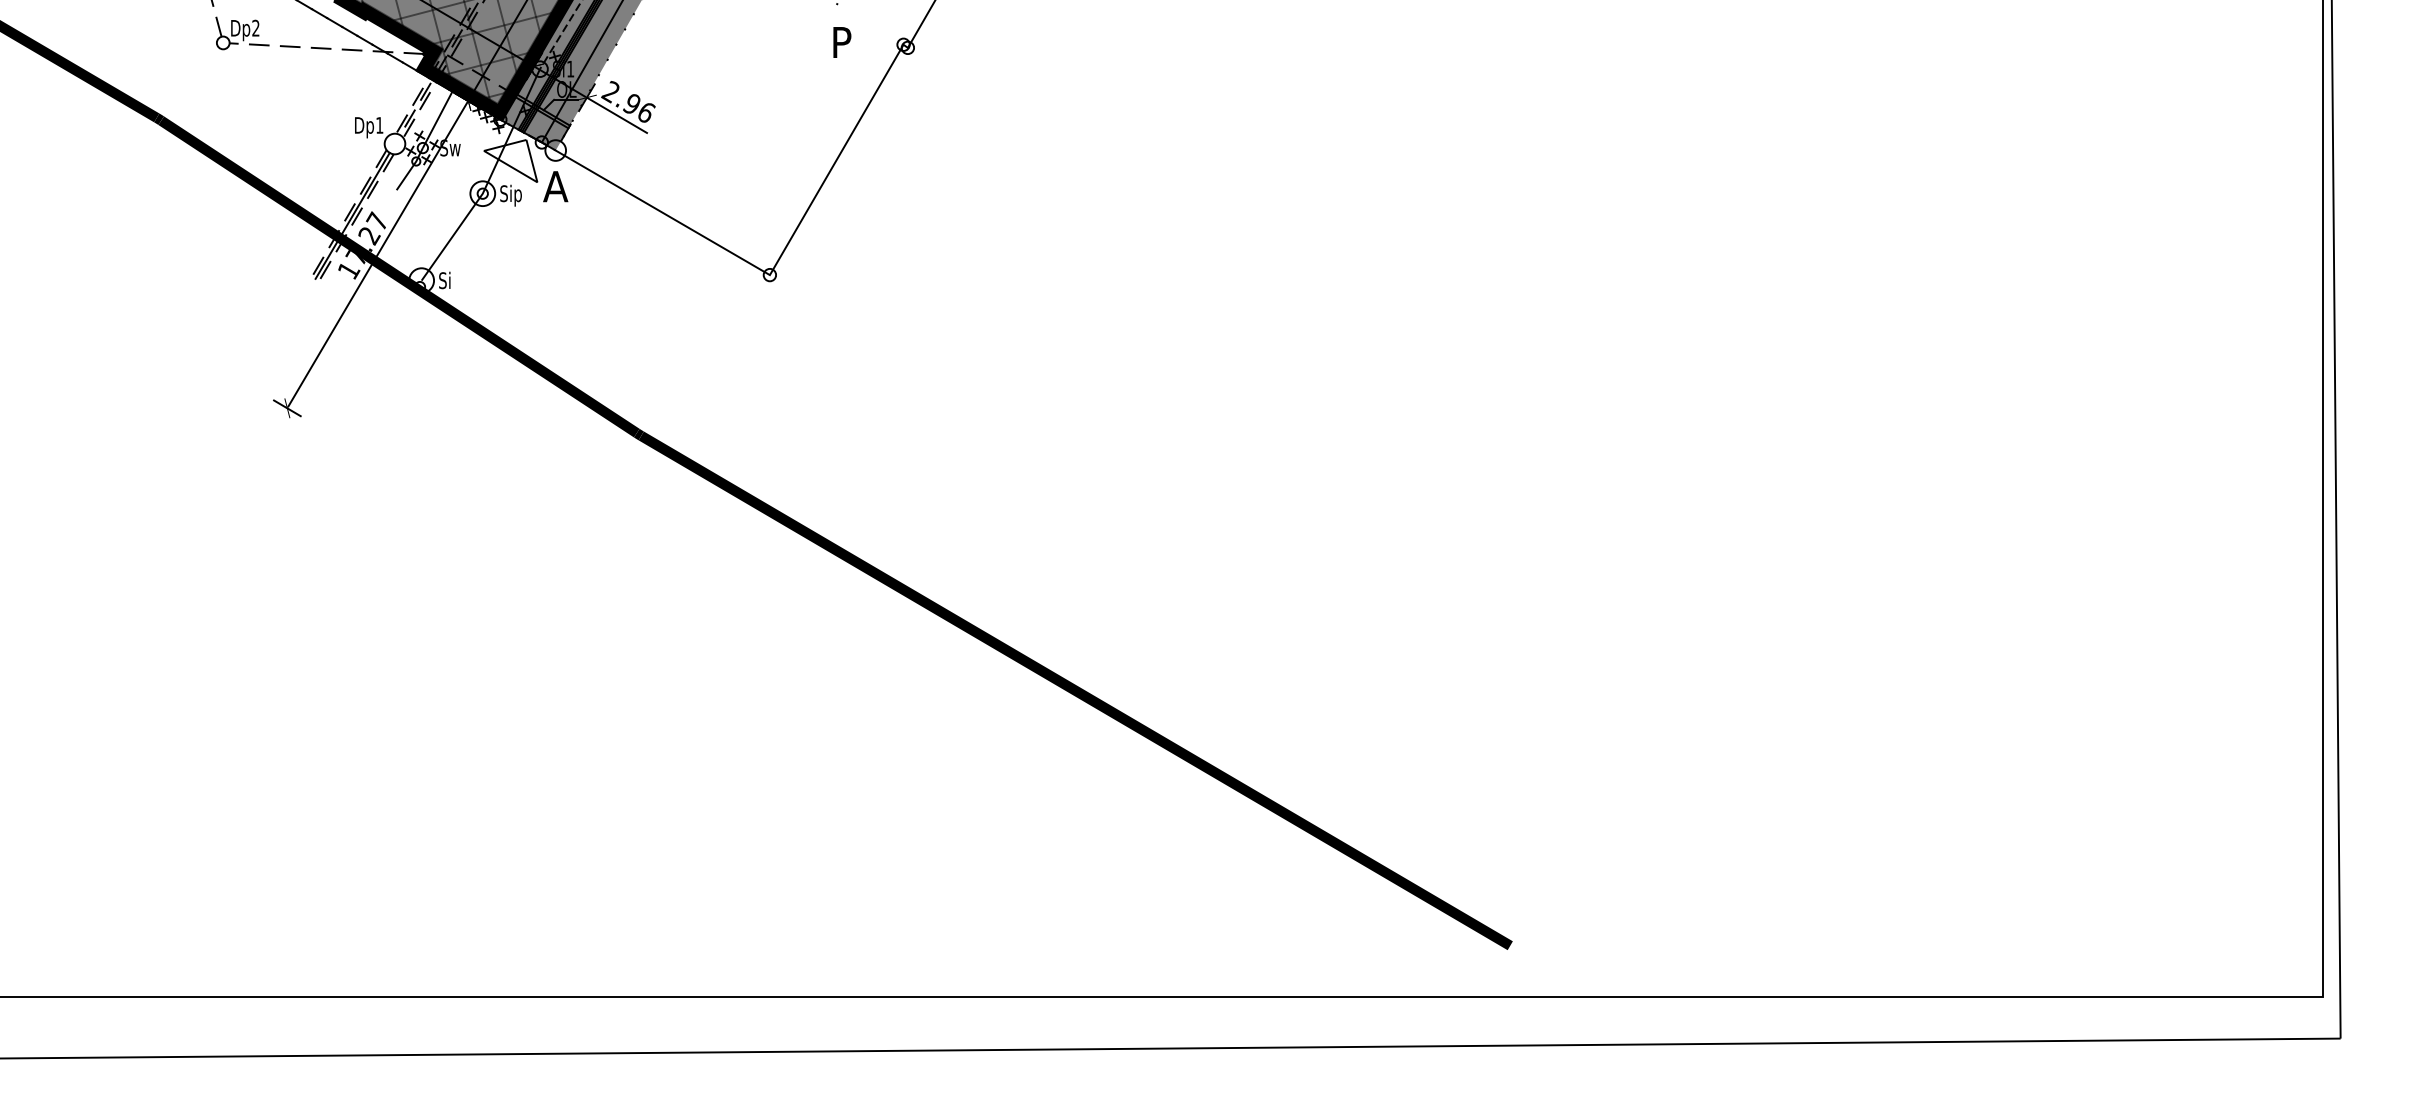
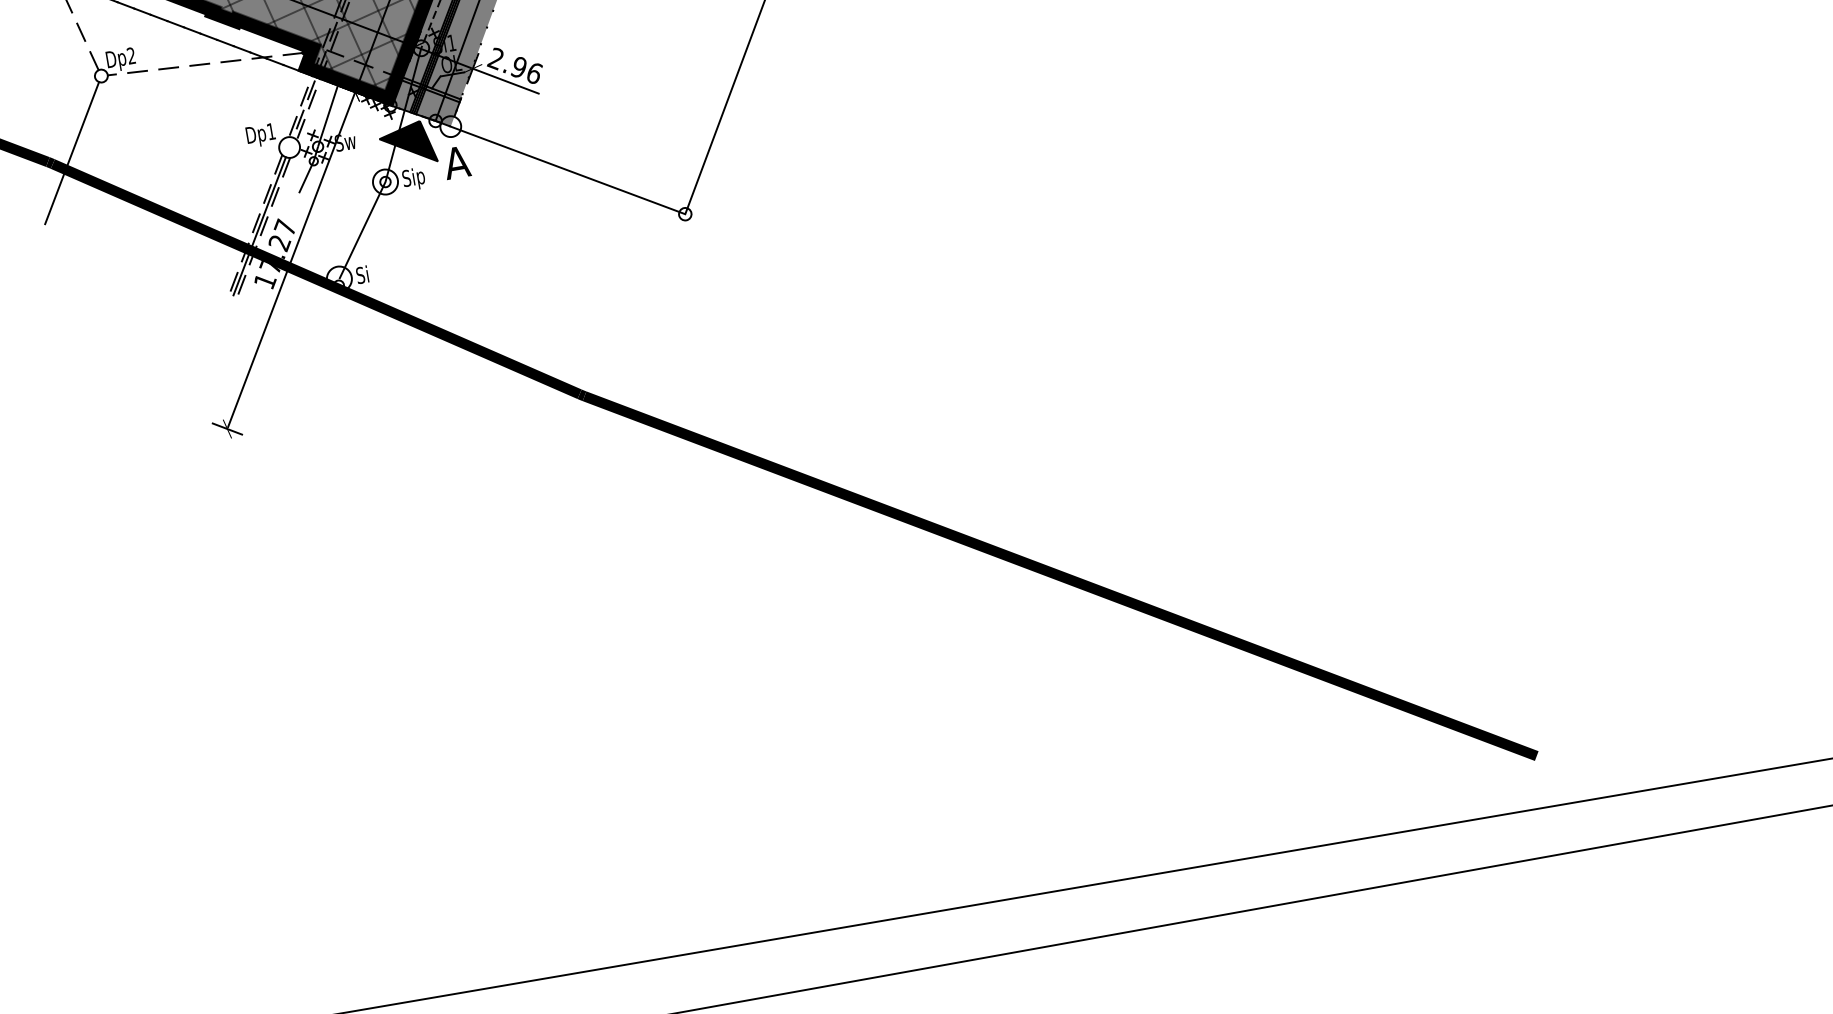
line: (181, 113) -> (71, 153), added
fill: (510, 160) -> (407, 144), added

